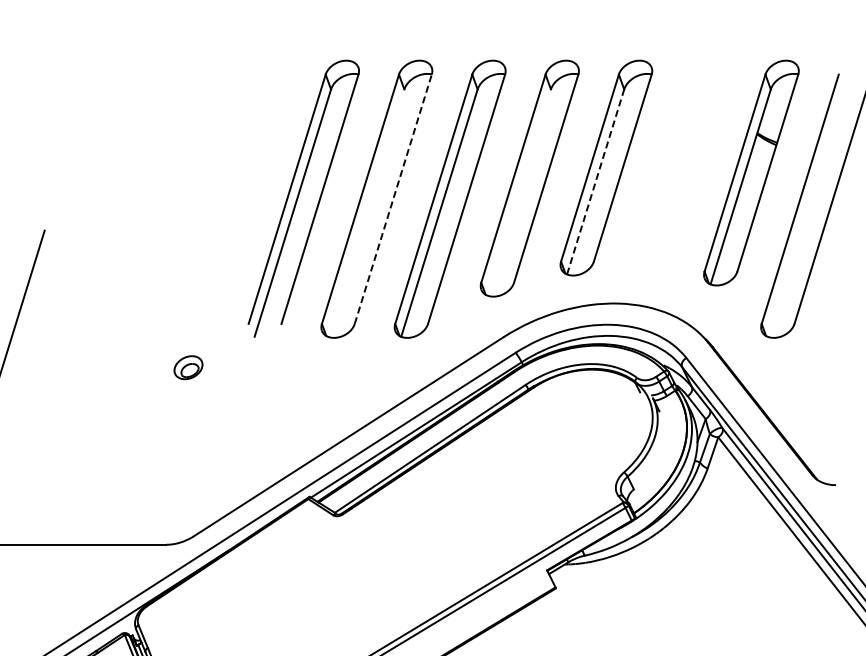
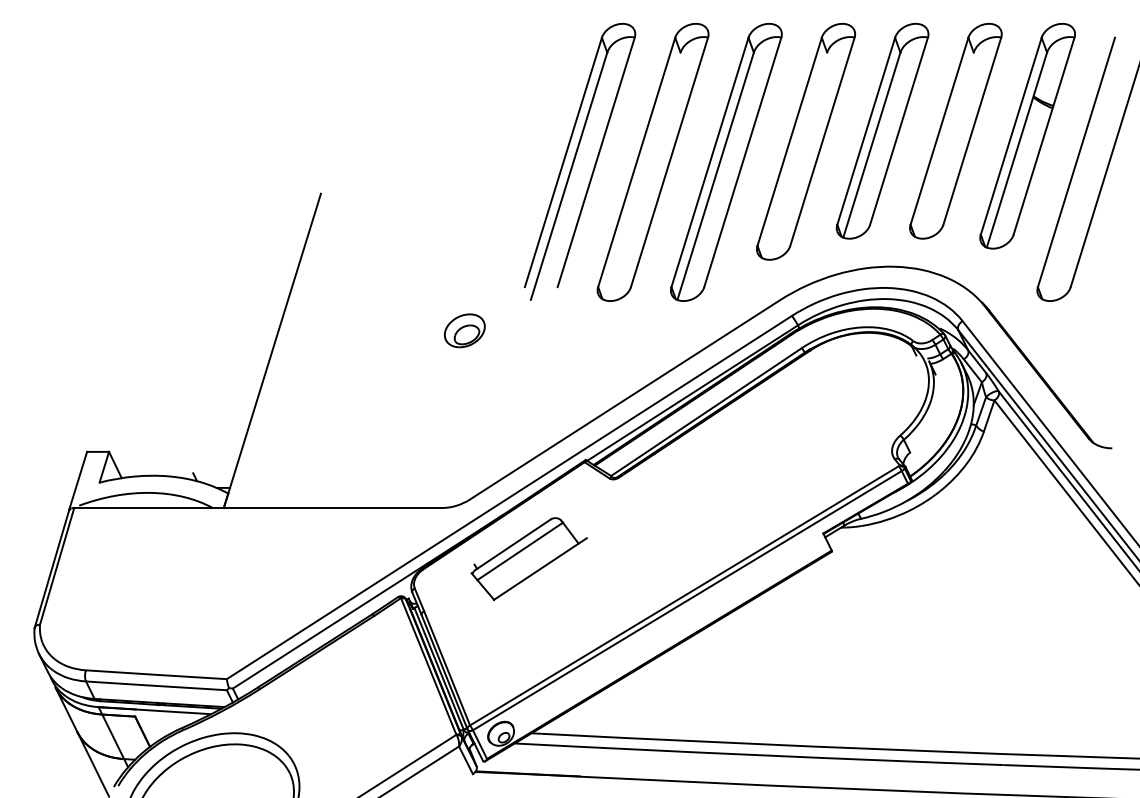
part: (679, 168) -> (955, 131), added
line: (595, 182) -> (871, 145), dashed -> solid
line: (393, 198) -> (669, 161), dashed -> solid
part: (188, 367) -> (464, 330), size x1.43
part: (252, 596) -> (528, 559), added

